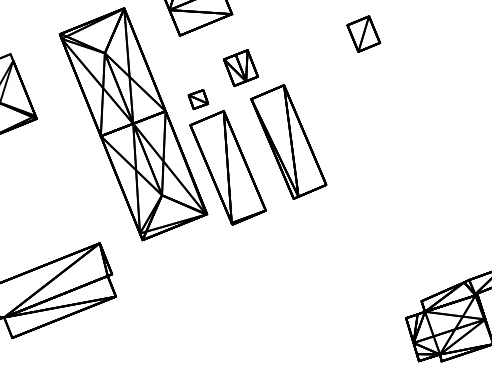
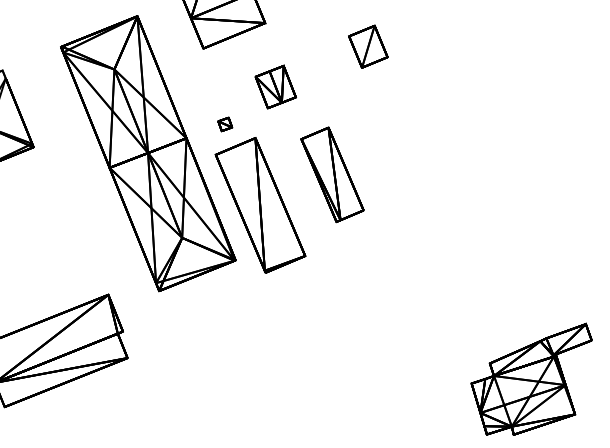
part: (363, 33) -> (368, 46), moved
part: (197, 99) -> (224, 124), size x0.6
part: (288, 141) -> (332, 174), size x0.7

